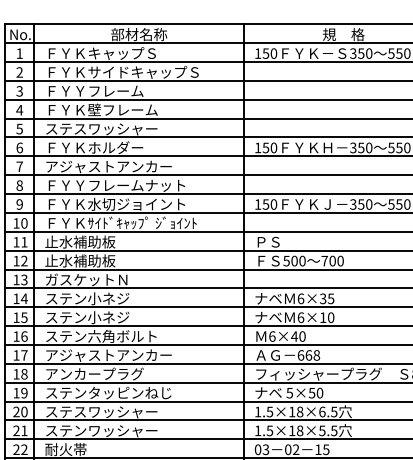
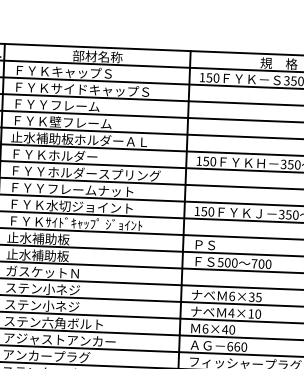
text: (121, 128) -> (78, 139), ステスワッシャー -> 止水補助板ホルダーＡＬ
text: (130, 166) -> (85, 173), アジャストアンカー -> ＦＹＹホルダースプリング
text: (300, 317) -> (231, 312), 6×10 -> 4×10
text: (316, 355) -> (243, 347), 668 -> 660

